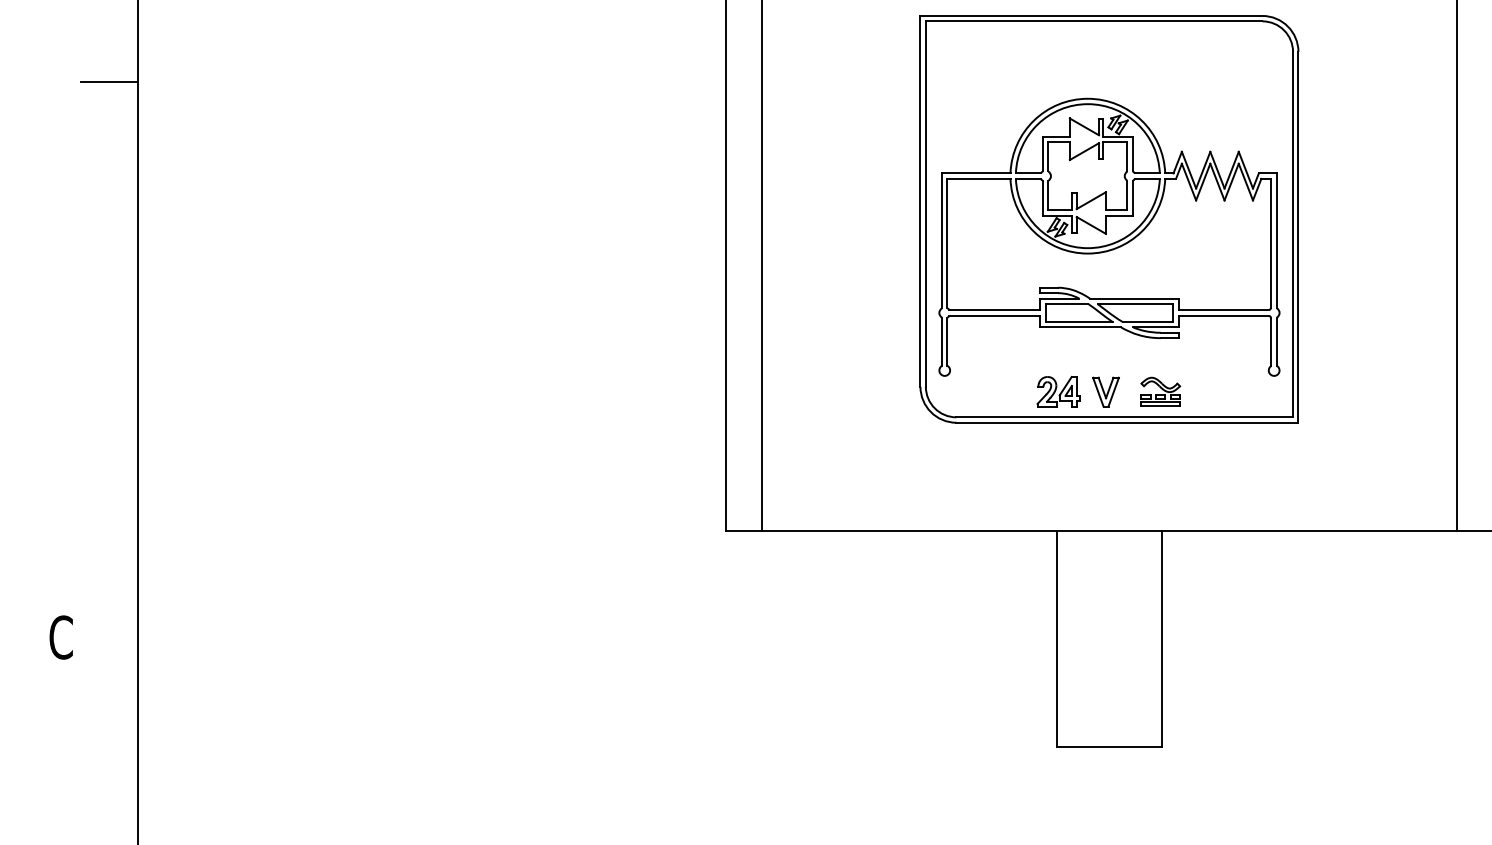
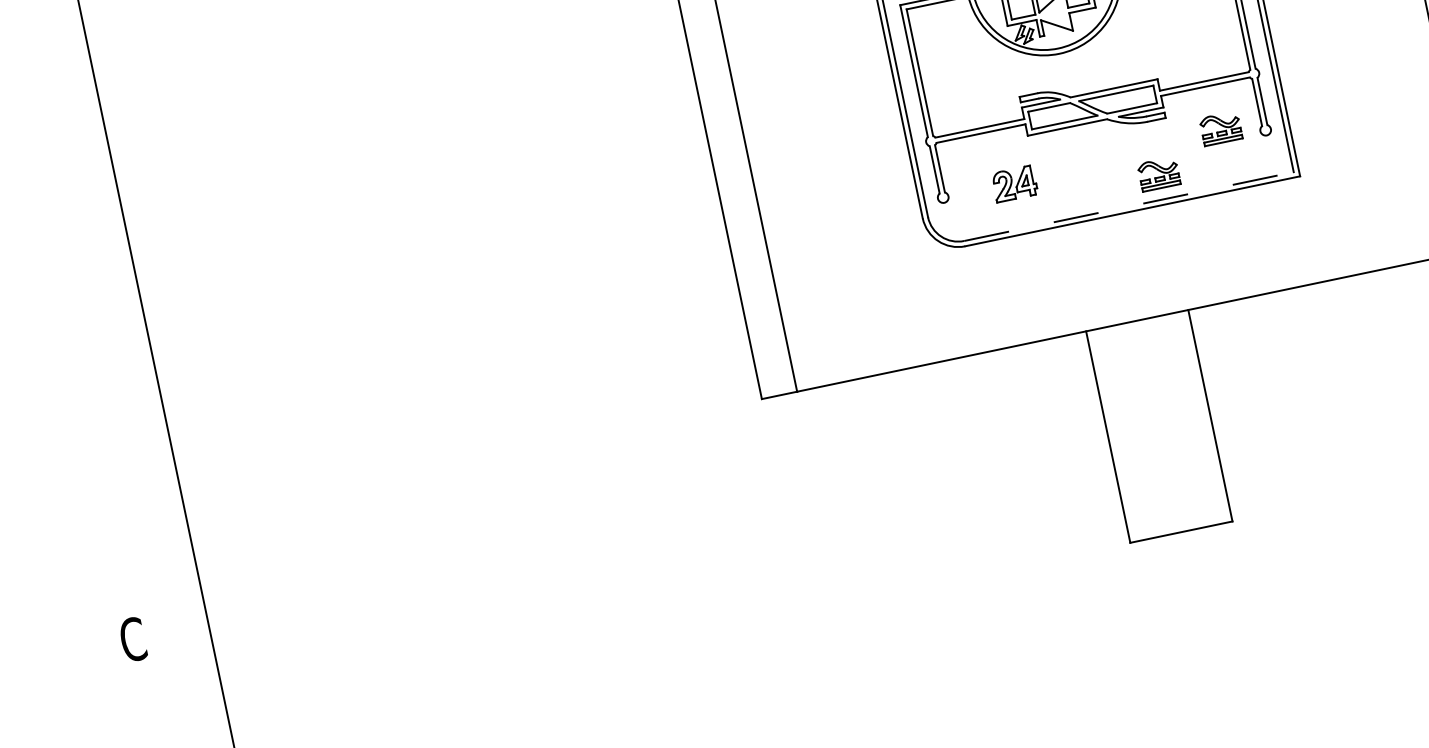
line: (109, 81) -> (66, 85), removed
part: (1230, 359) -> (1220, 128), added
part: (1058, 391) -> (1014, 183), moved
part: (1105, 391) -> (1104, 185), removed
line: (1125, 417) -> (1129, 206), solid -> dashed

